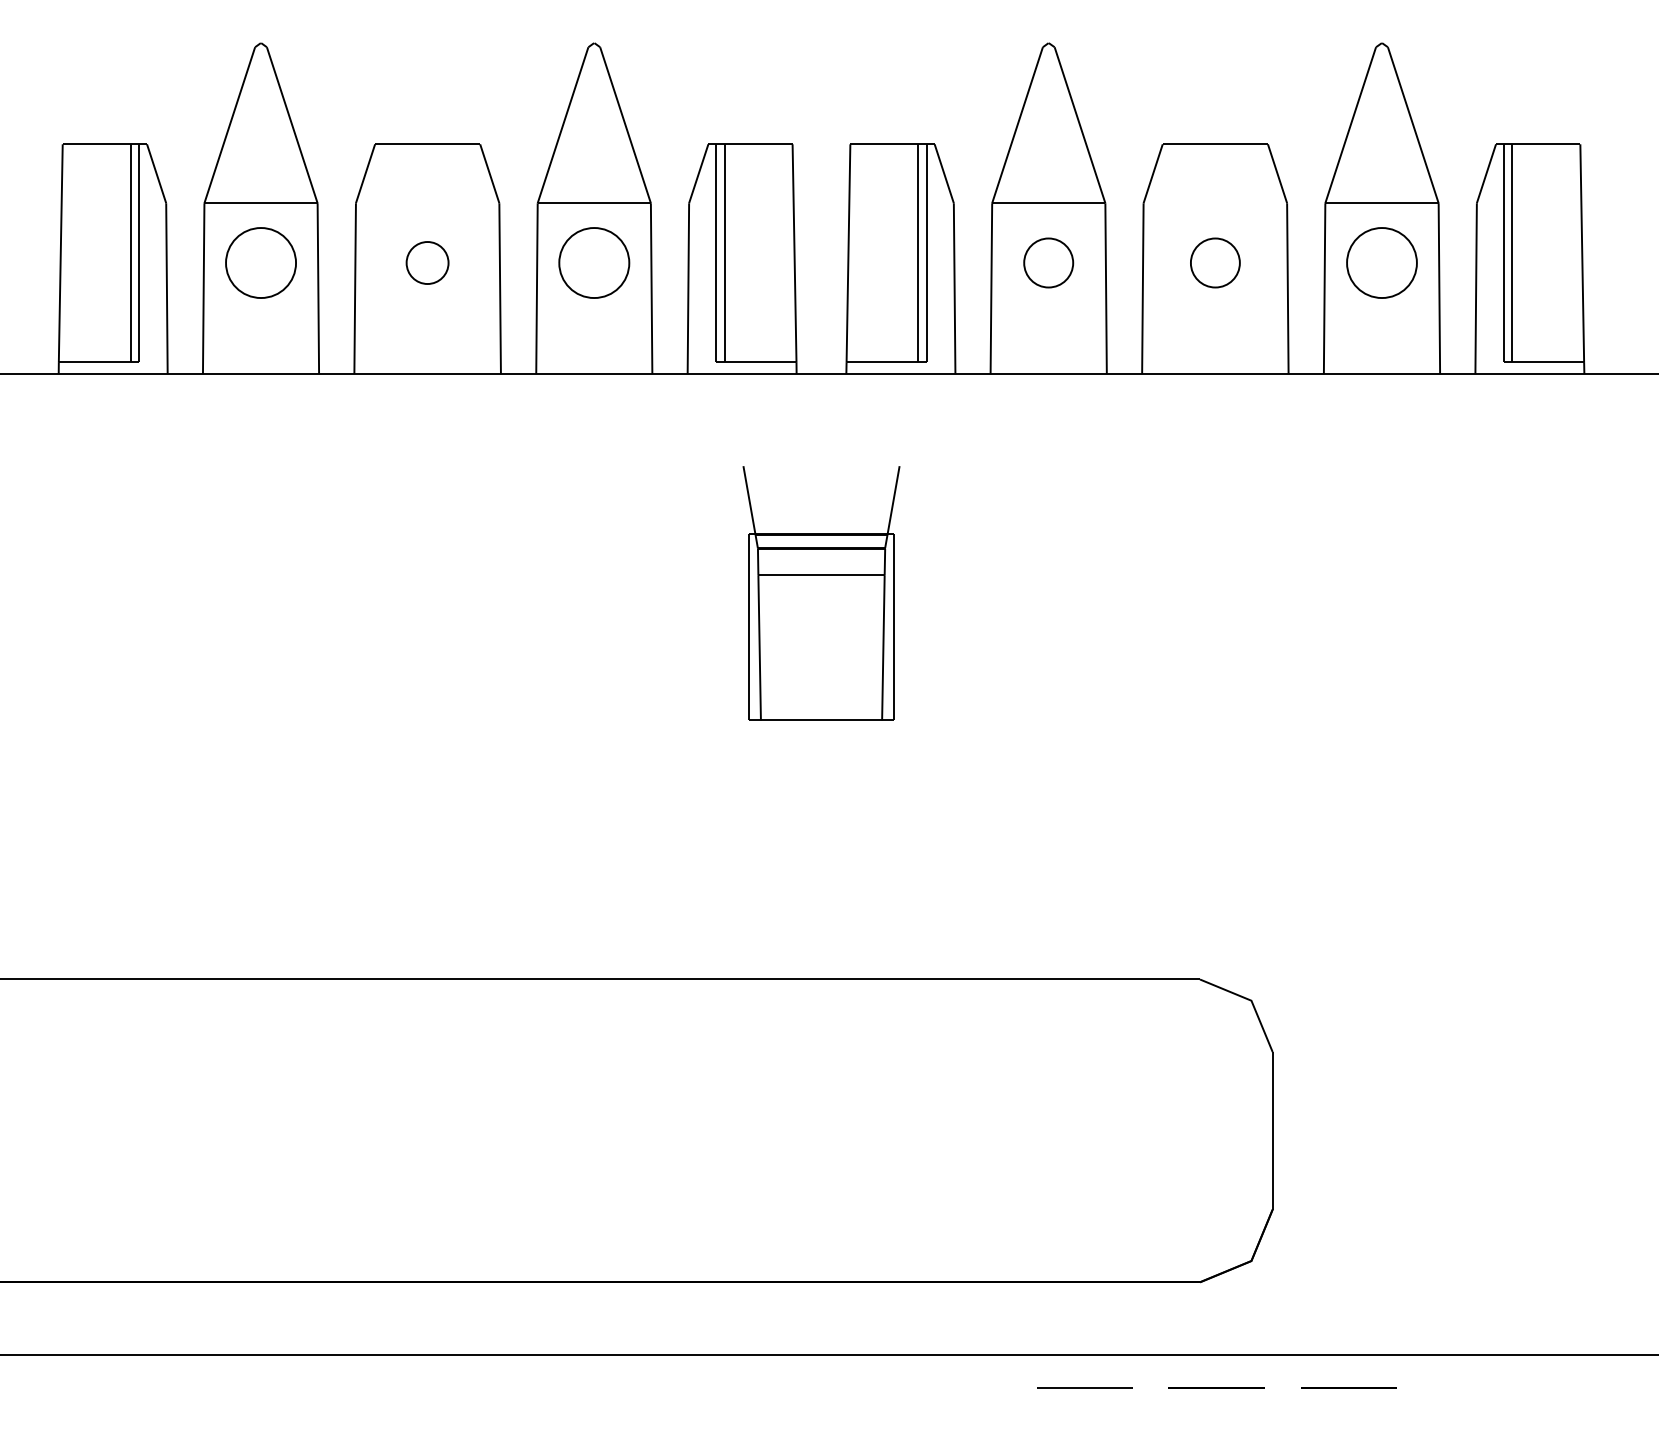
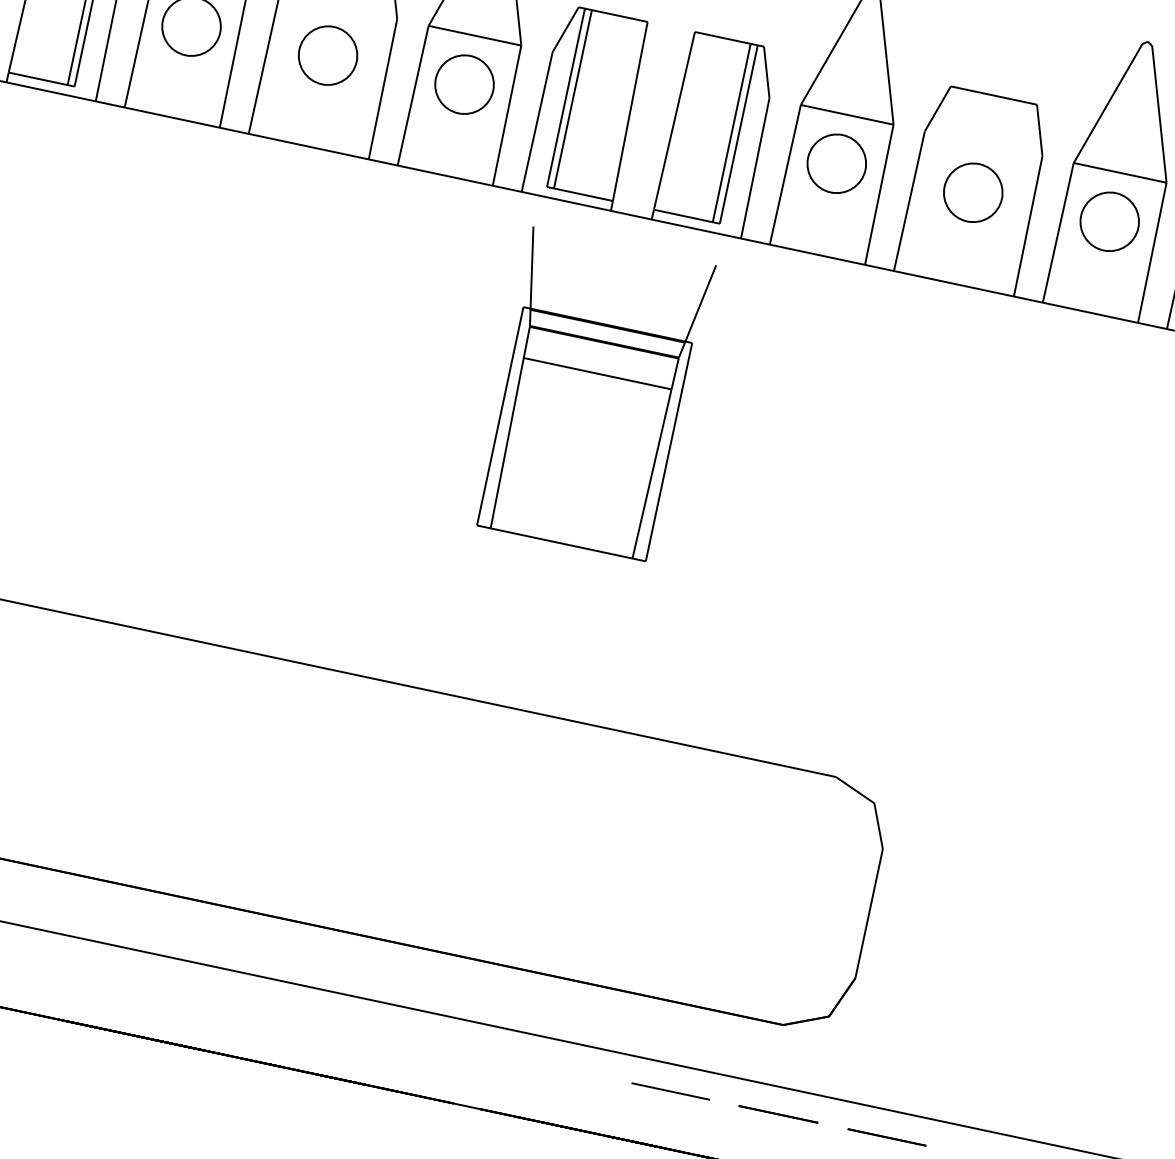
part: (427, 262) -> (328, 55), size x1.67
part: (1048, 262) -> (836, 163), size x1.43
part: (1215, 262) -> (973, 192), size x1.43
part: (821, 593) -> (593, 394), size x1.43

